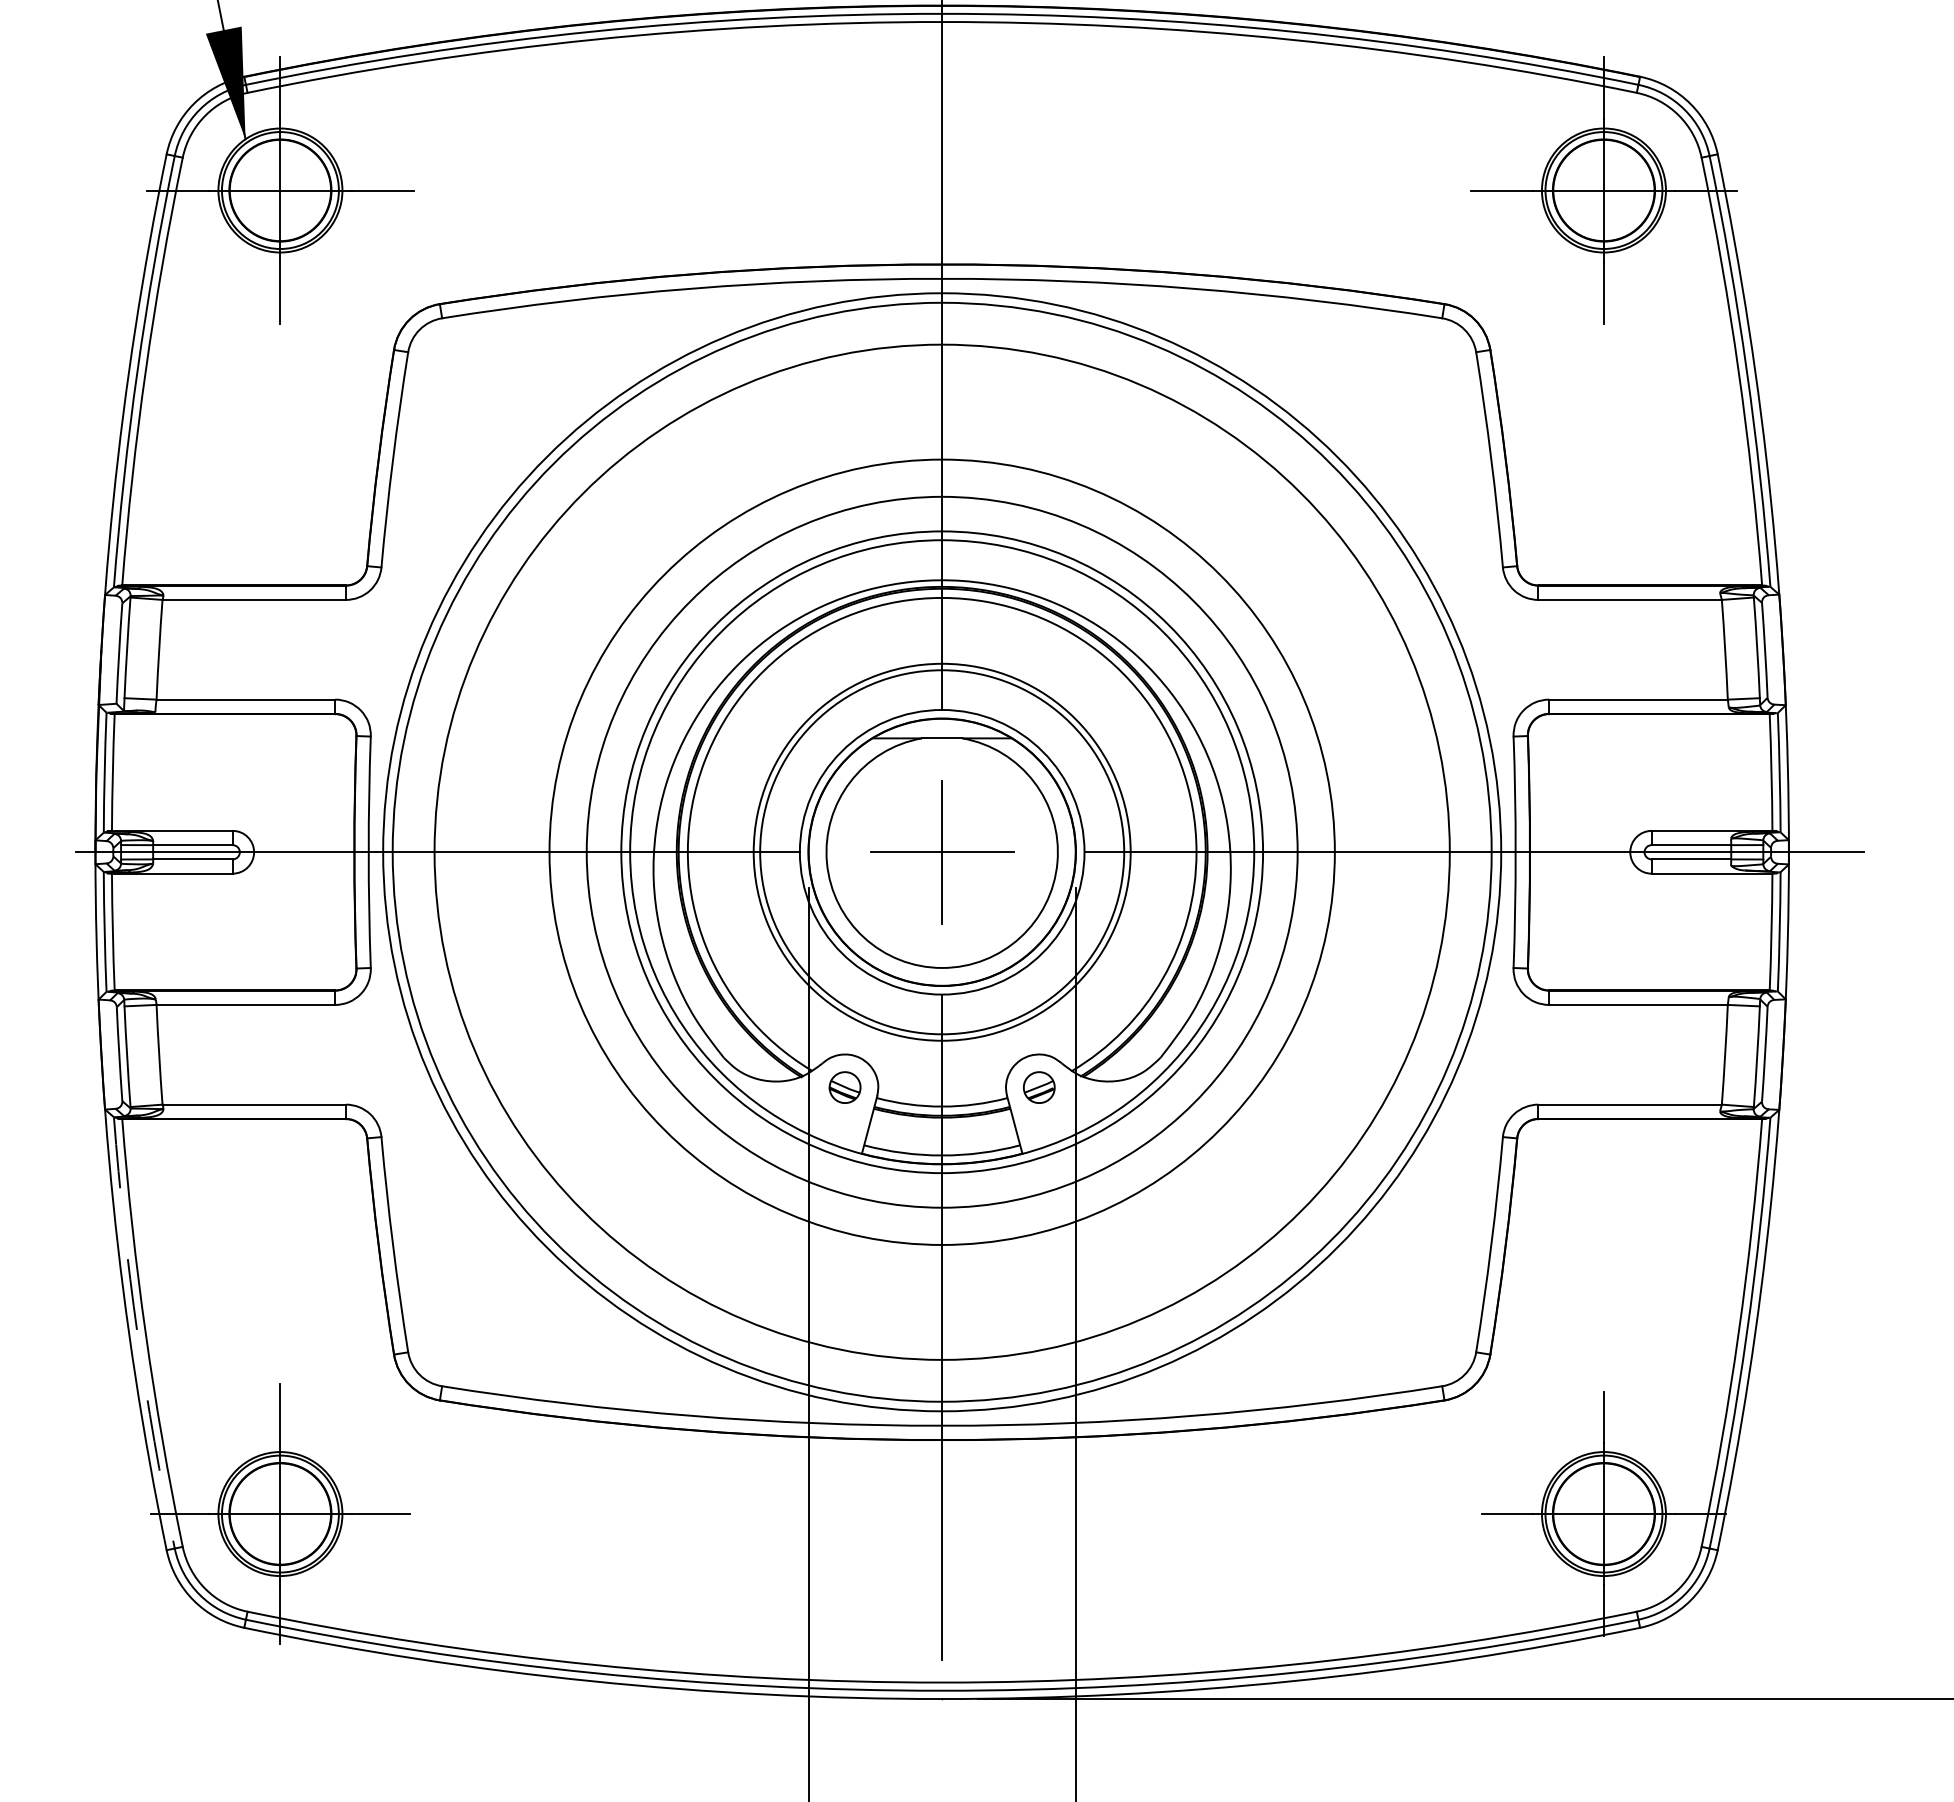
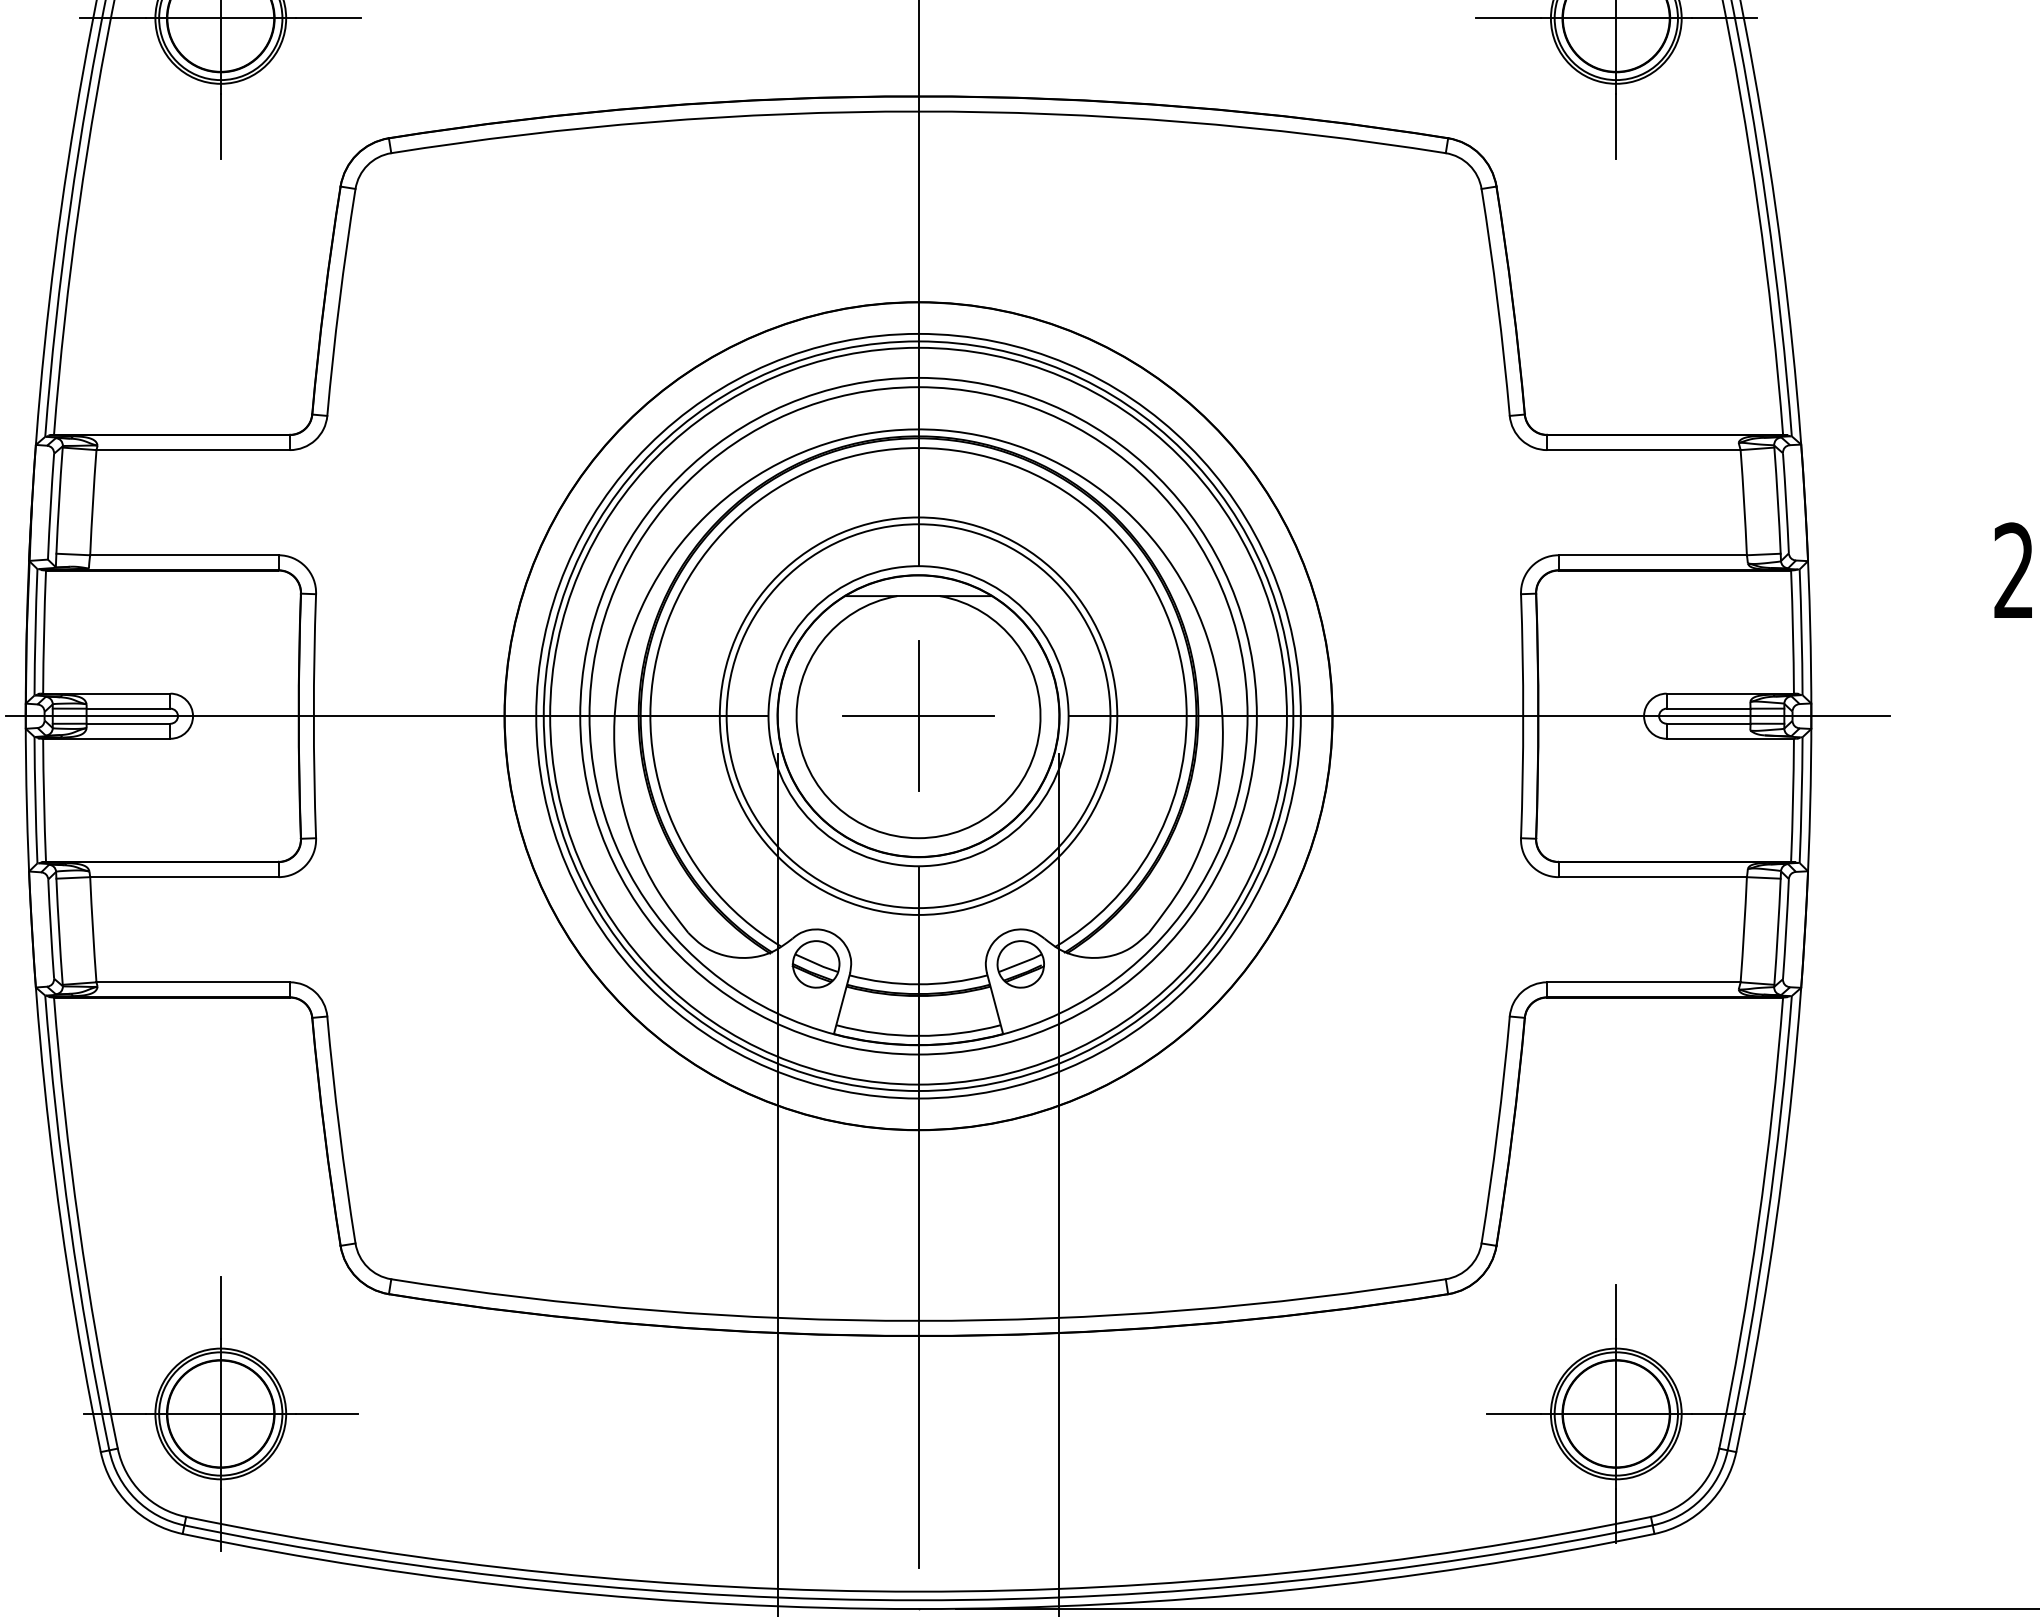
circle: (941, 851) -> (917, 715), size x0.62
circle: (941, 851) -> (917, 715), size x0.71
circle: (941, 851) -> (917, 715), size x0.71
part: (844, 1087) -> (815, 964), size x1.43
part: (1039, 1087) -> (1021, 964), size x1.43
arc: (137, 1333) -> (70, 1223), dashed -> solid

